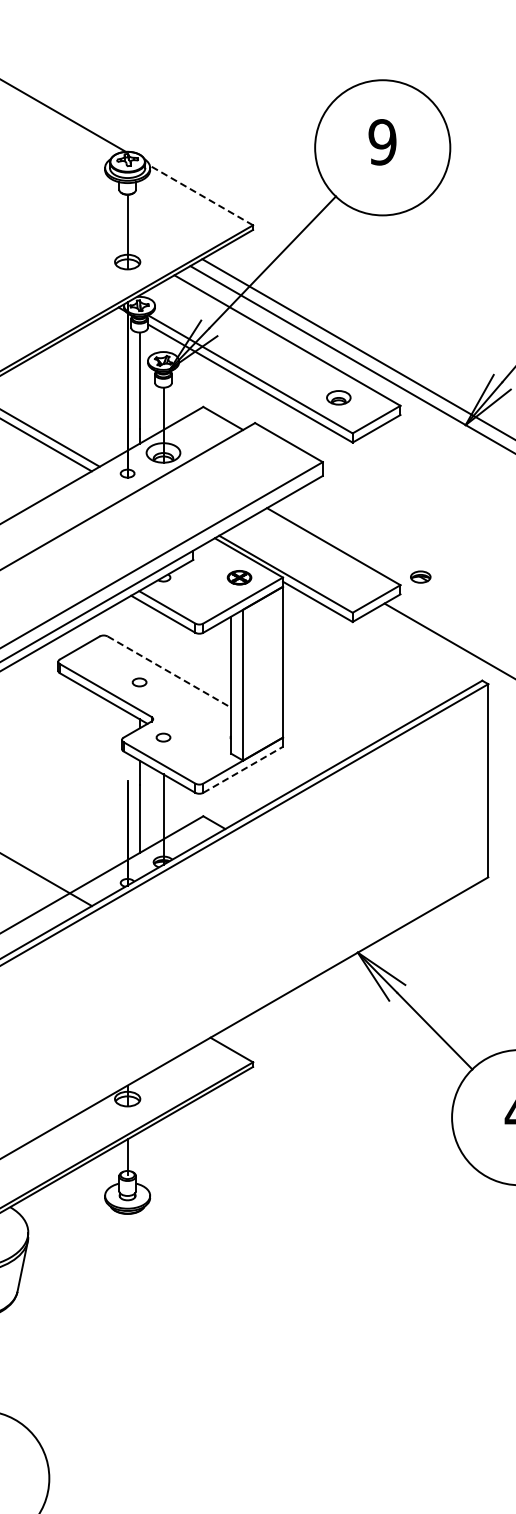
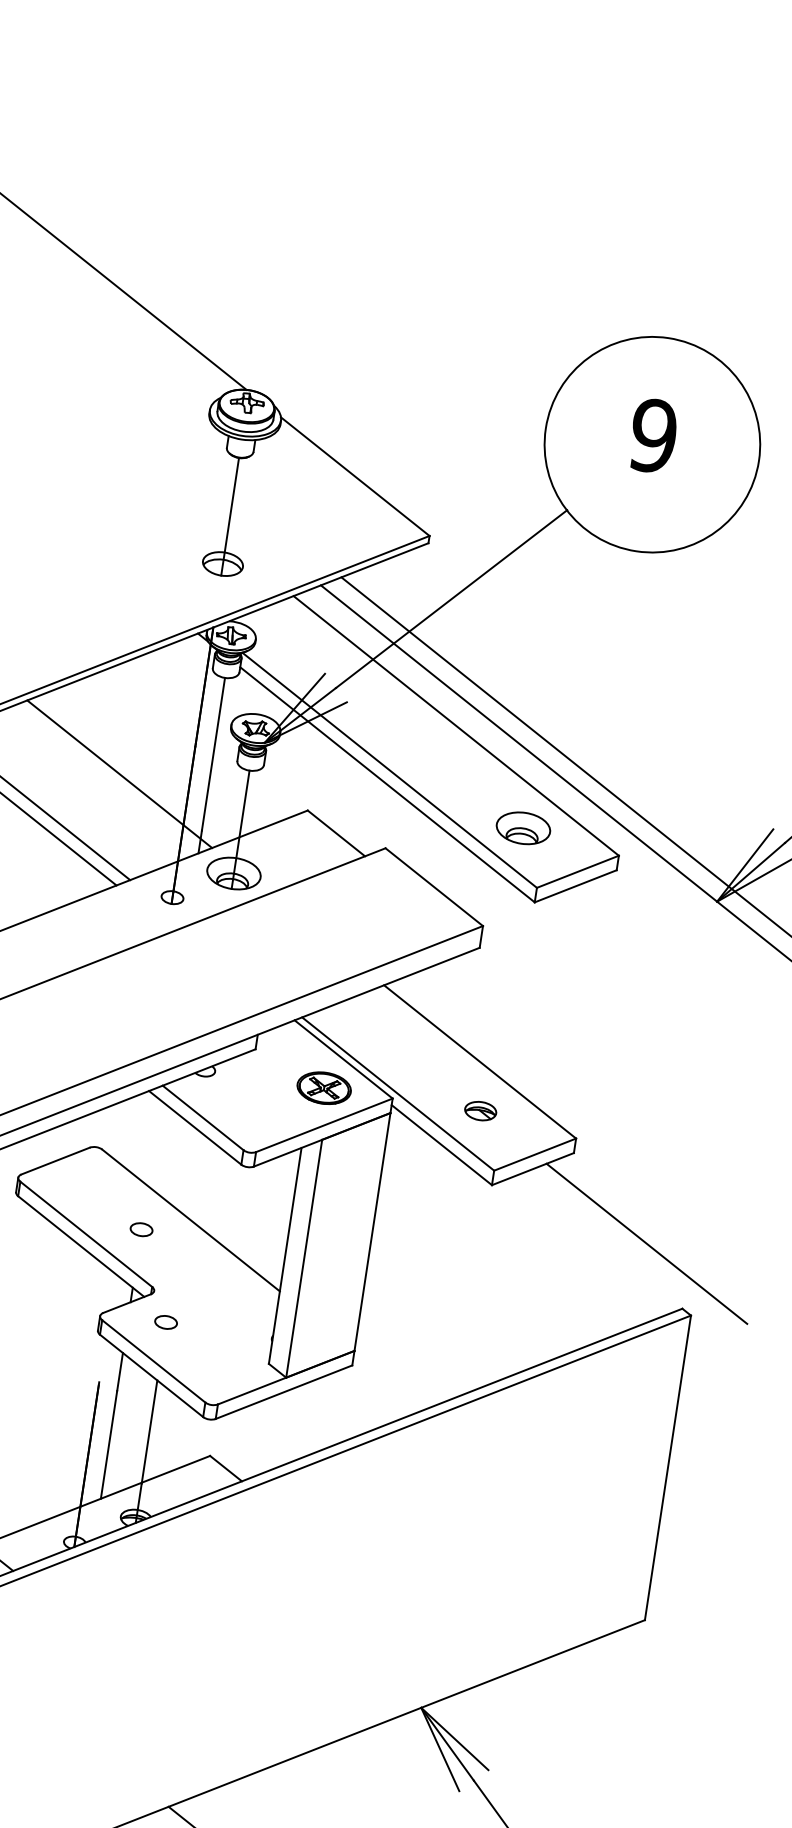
line: (201, 195) -> (355, 476), dashed -> solid
part: (338, 397) -> (523, 827), size x1.43
line: (83, 402) -> (119, 774), added
part: (420, 576) -> (480, 1110), moved
part: (239, 577) -> (324, 1088), size x1.43
line: (169, 672) -> (191, 1221), dashed -> solid
line: (243, 769) -> (284, 1391), dashed -> solid

